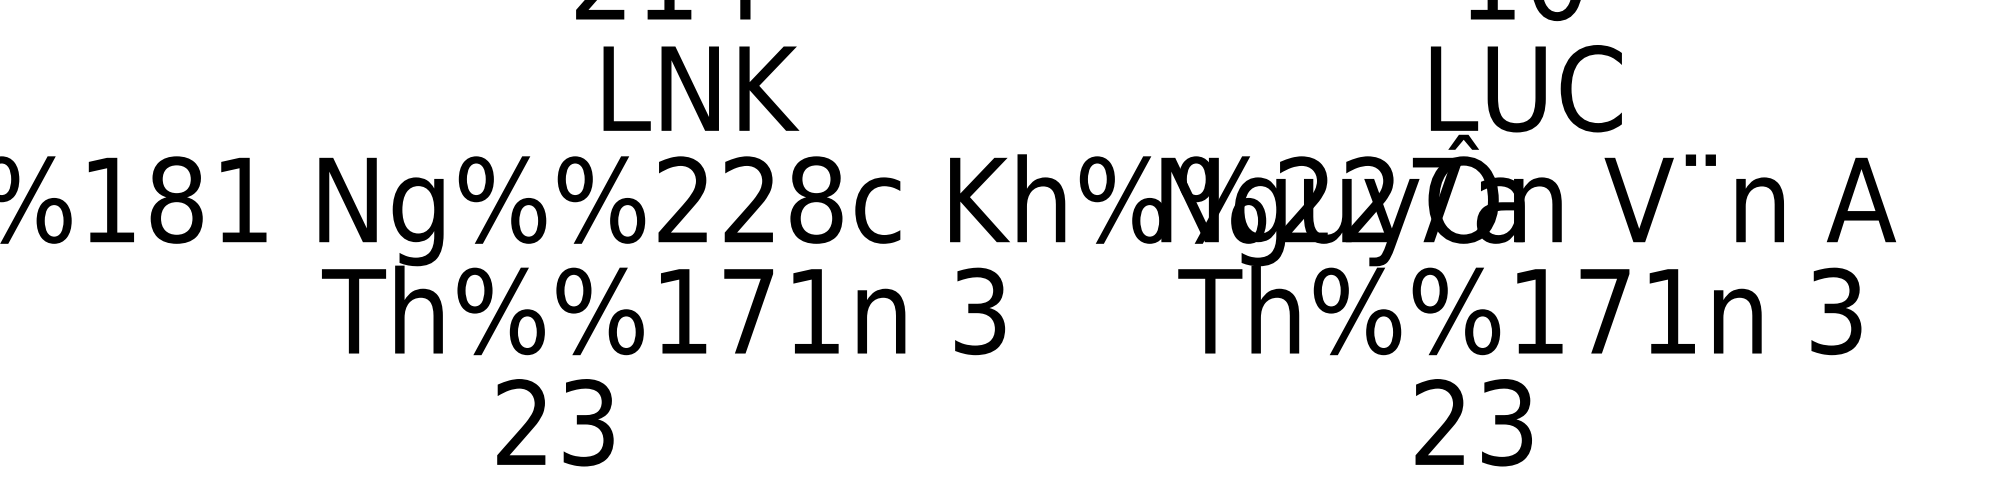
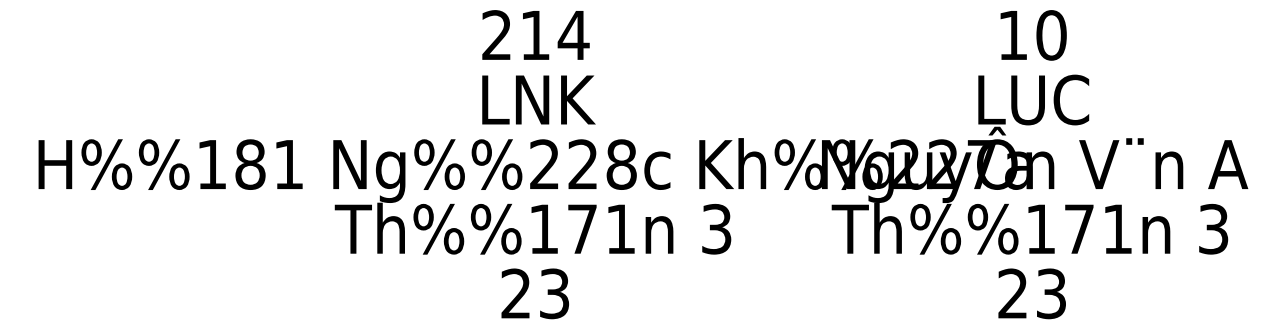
text: (700, 87) -> (538, 99), moved
text: (554, 422) -> (534, 293), moved
text: (1472, 422) -> (1031, 293), moved

